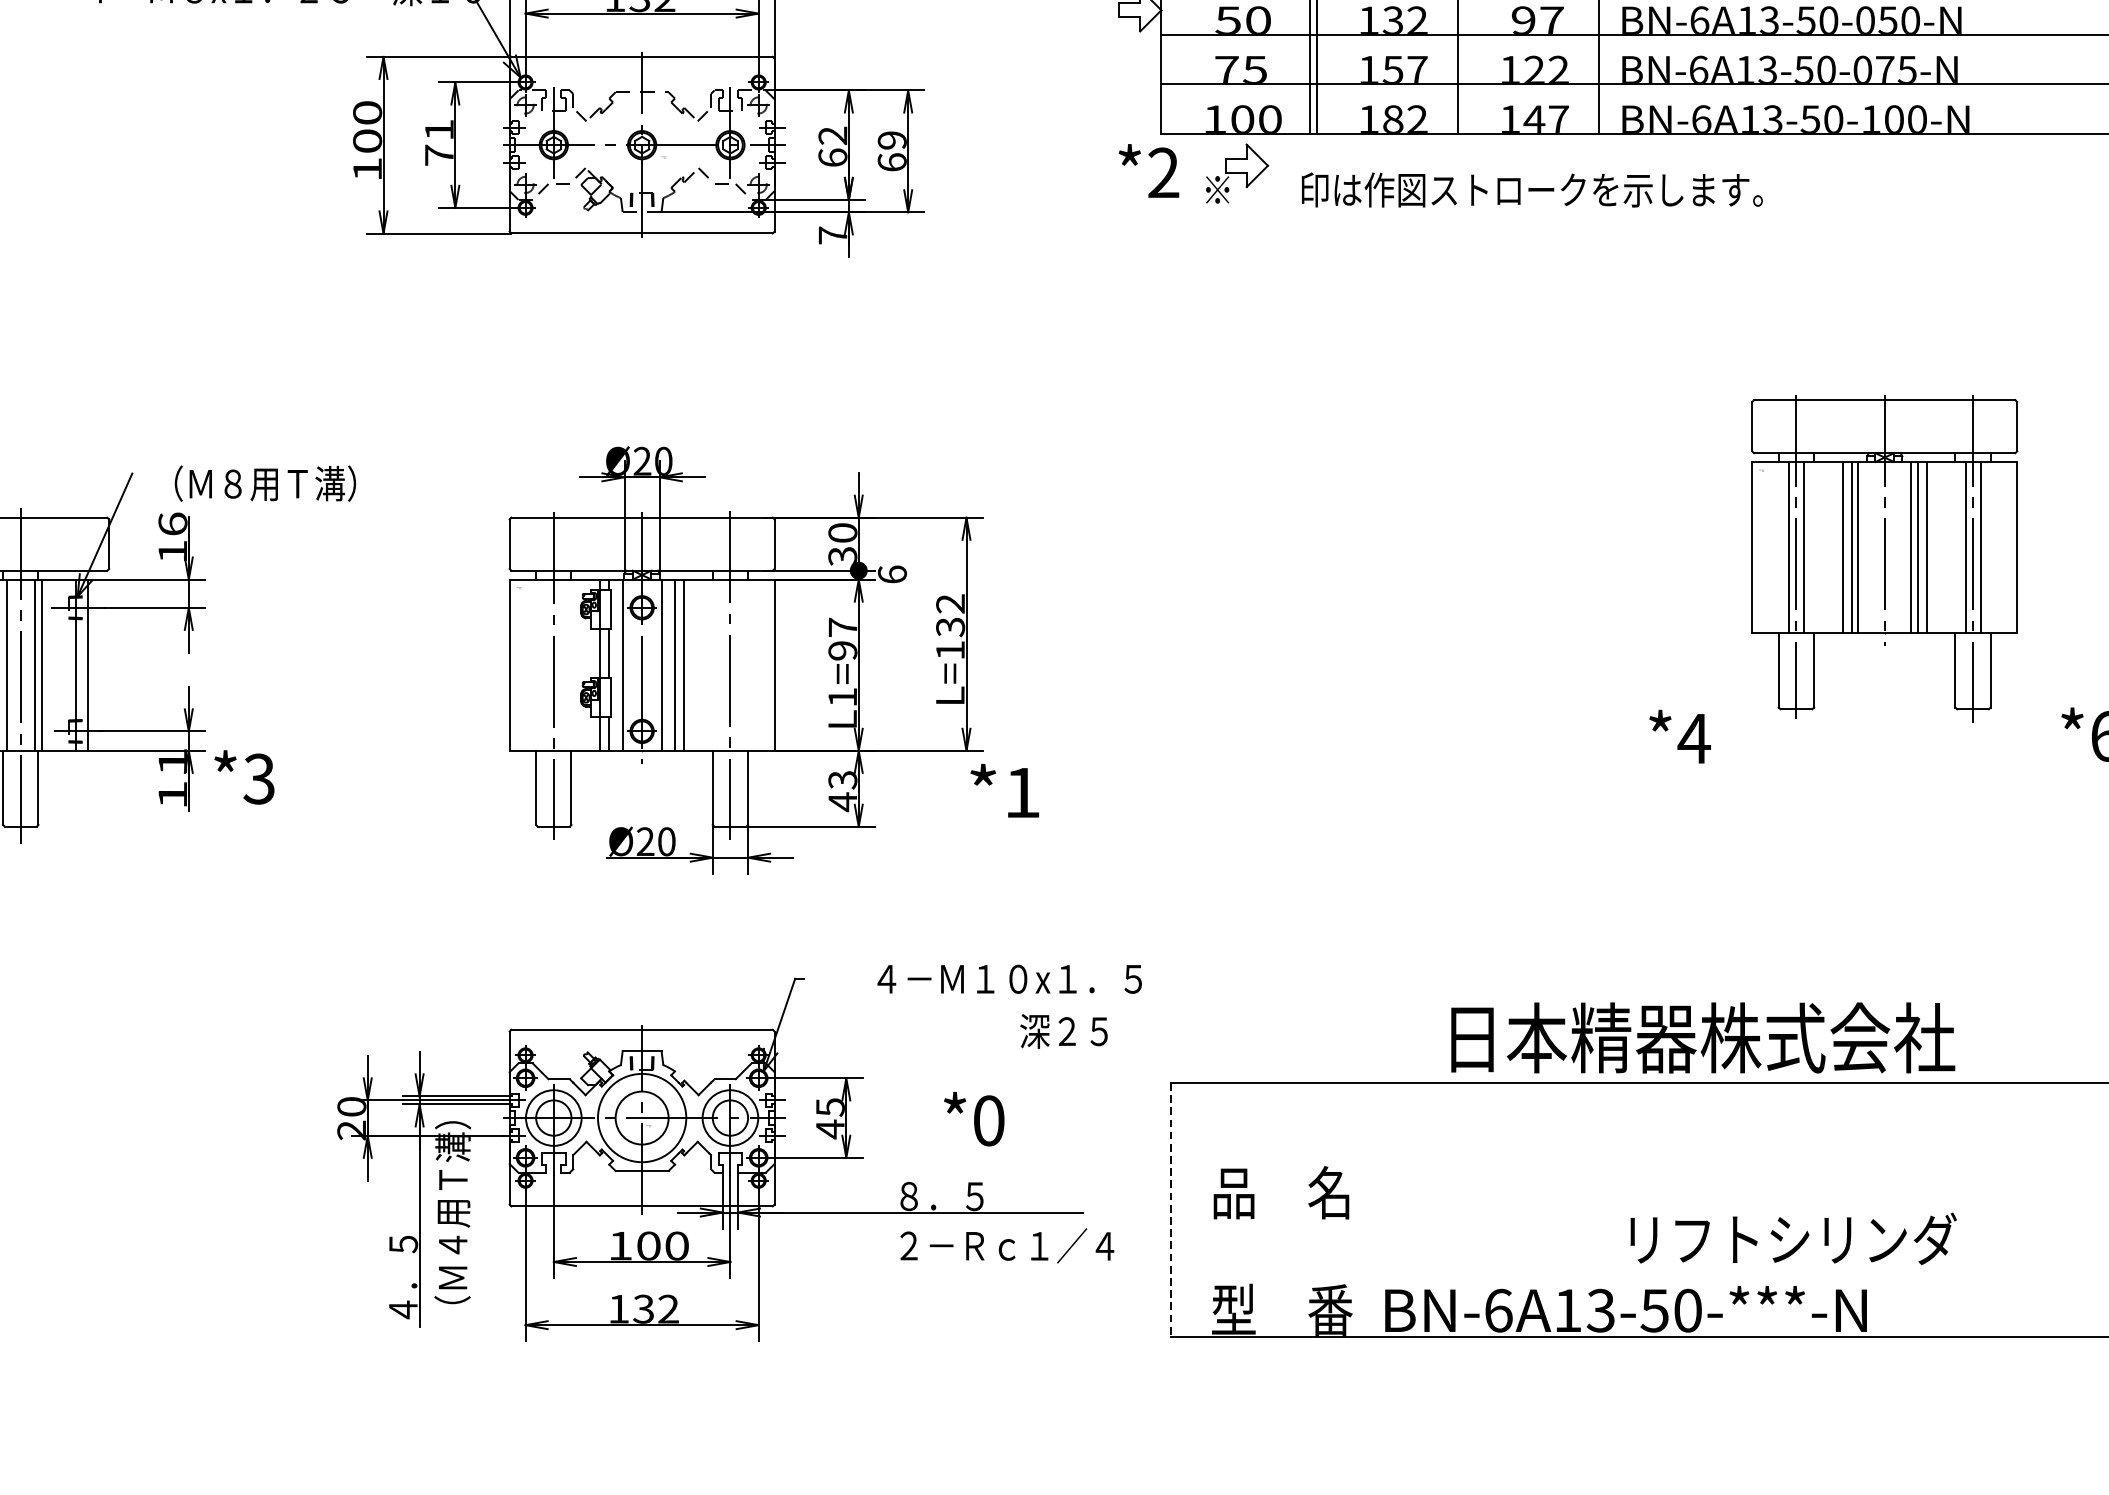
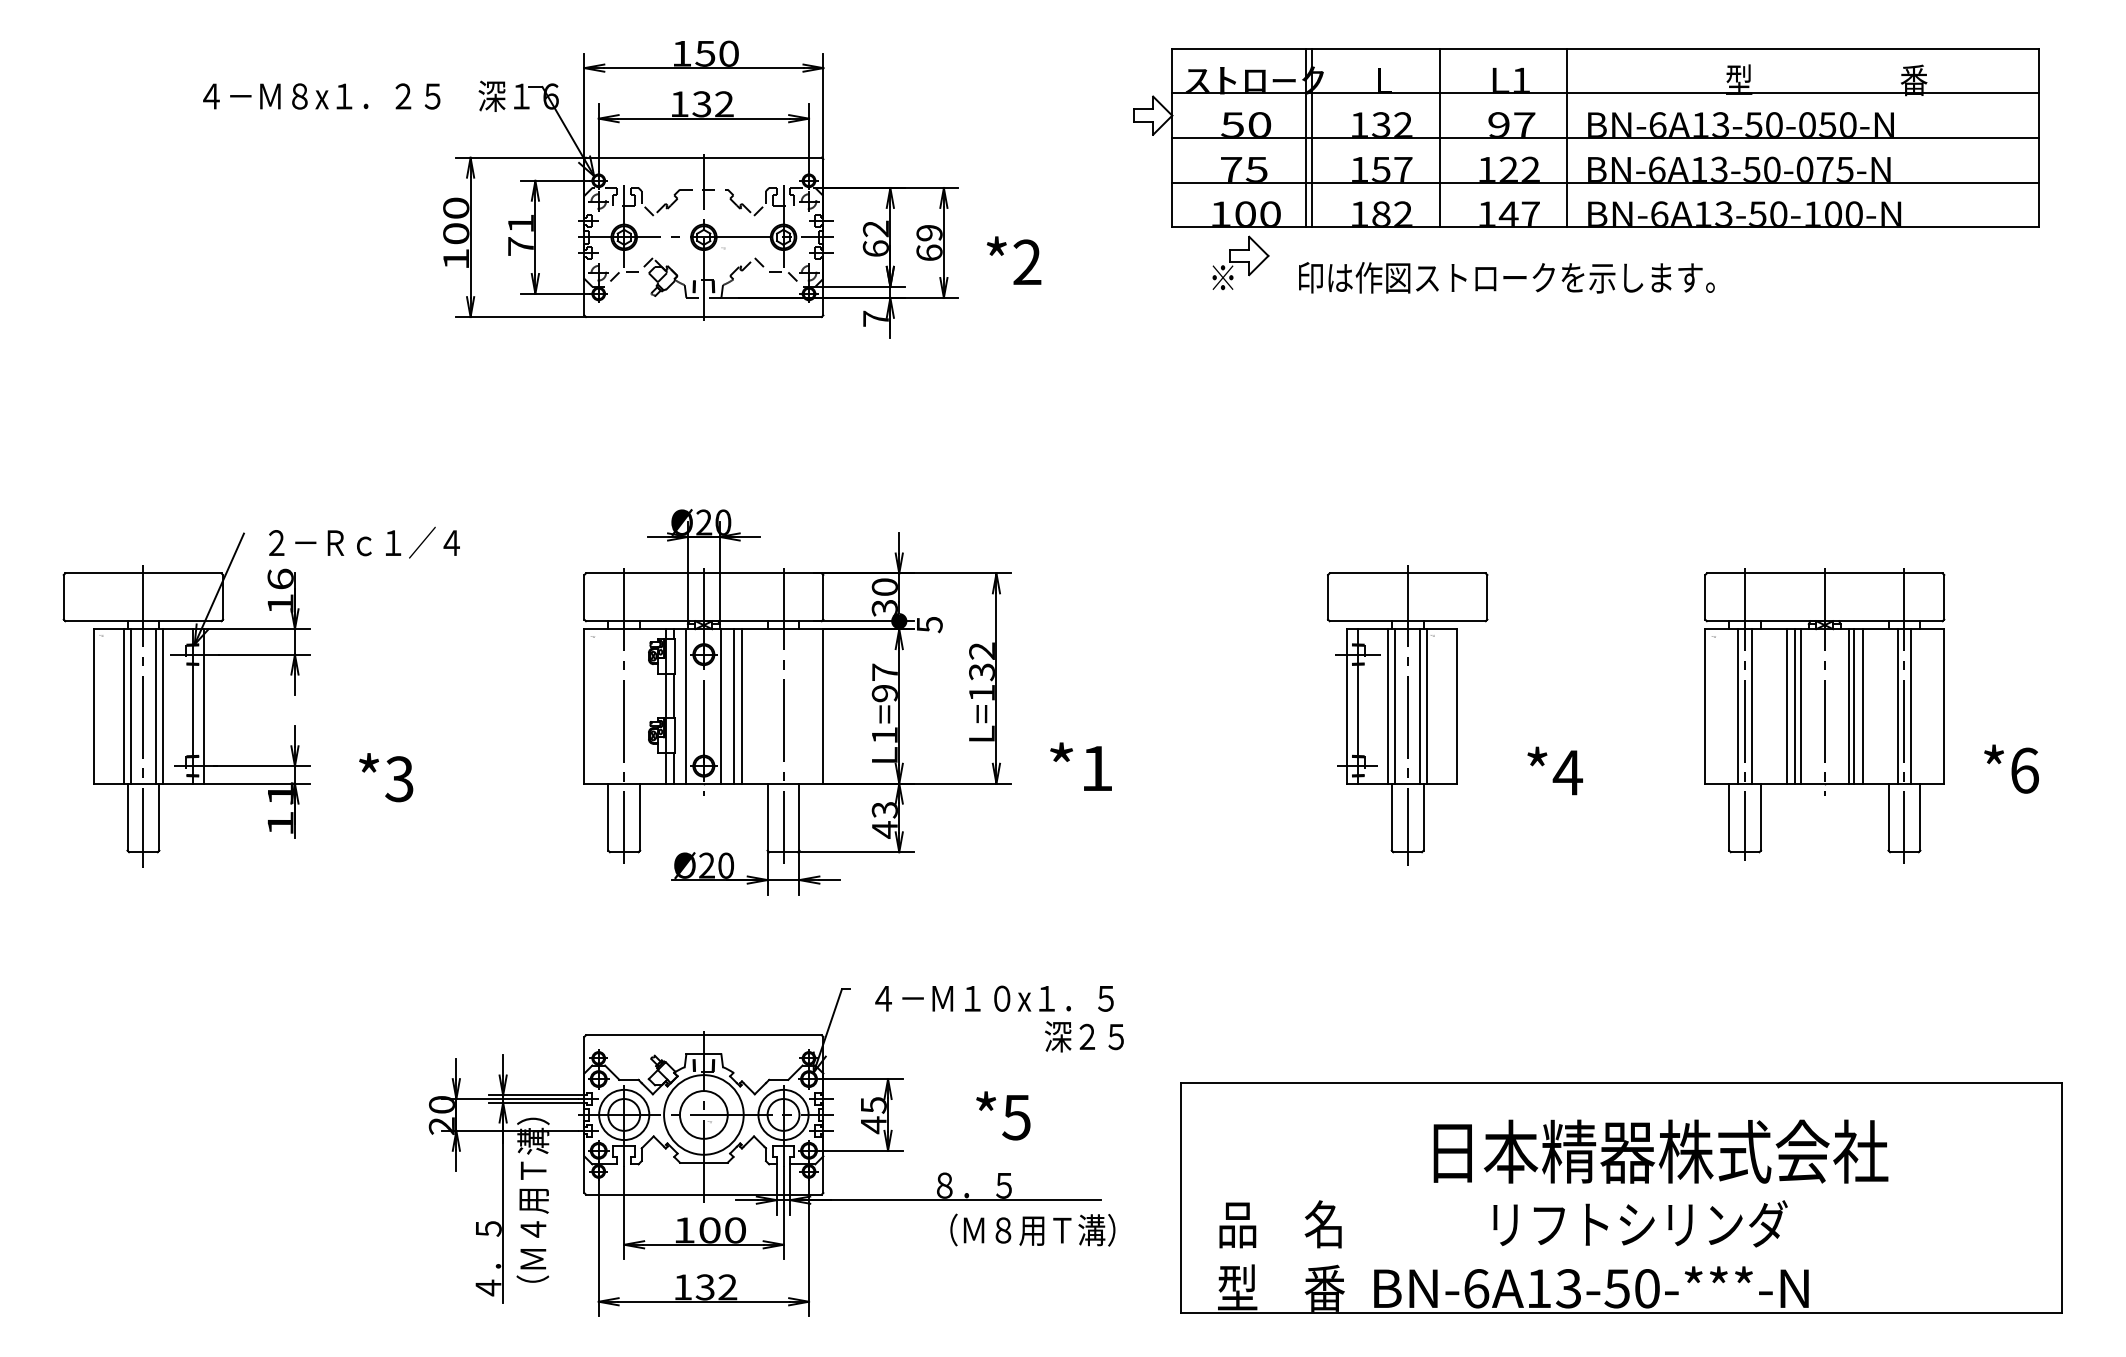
text: (1149, 170) -> (1014, 260), moved
text: (265, 483) -> (364, 542), （Ｍ８用Ｔ溝） -> ２－Ｒｃ１／４
part: (1884, 557) -> (1824, 715), moved
text: (892, 574) -> (929, 624), 6 -> 5
part: (1422, 675) -> (1407, 715), added
text: (1679, 736) -> (1554, 770), moved
text: (244, 777) -> (386, 777), moved
text: (1004, 790) -> (1080, 766), moved
text: (1009, 978) -> (994, 998), moved
text: (1702, 1037) -> (1660, 1151), moved
text: (988, 1120) -> (1016, 1117), *0 -> *5
text: (1281, 1192) -> (1280, 1224), moved
line: (1170, 1209) -> (1180, 1197), dashed -> solid
text: (1793, 1238) -> (1640, 1223), moved
text: (1007, 1245) -> (1033, 1229), ２－Ｒｃ１／４ -> （Ｍ８用Ｔ溝）

